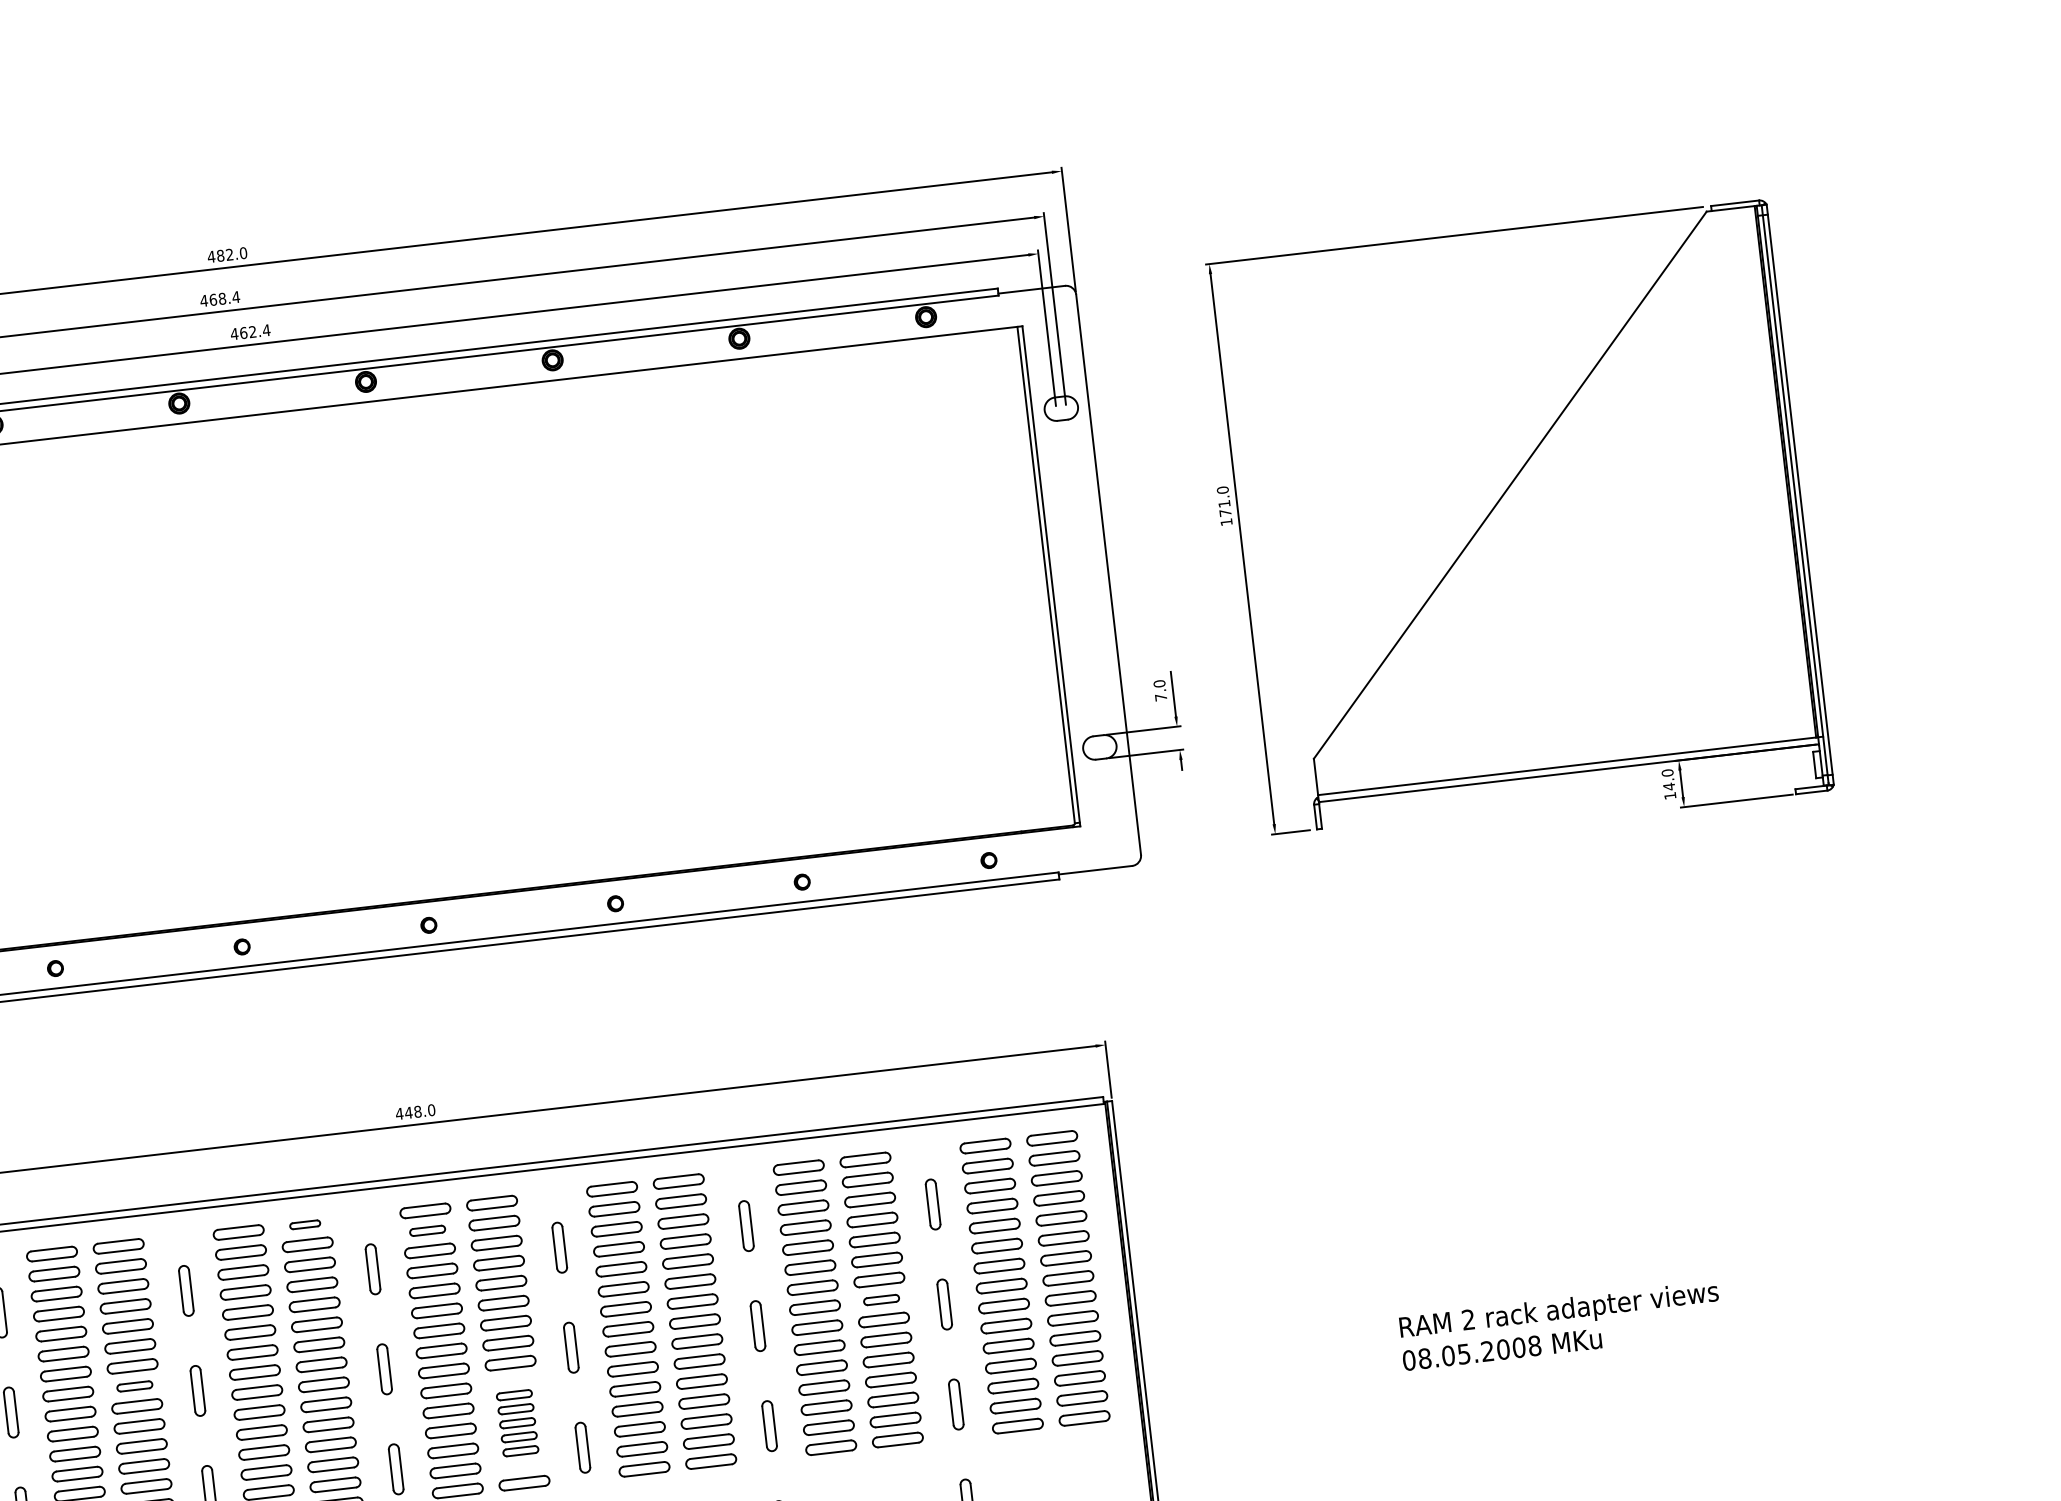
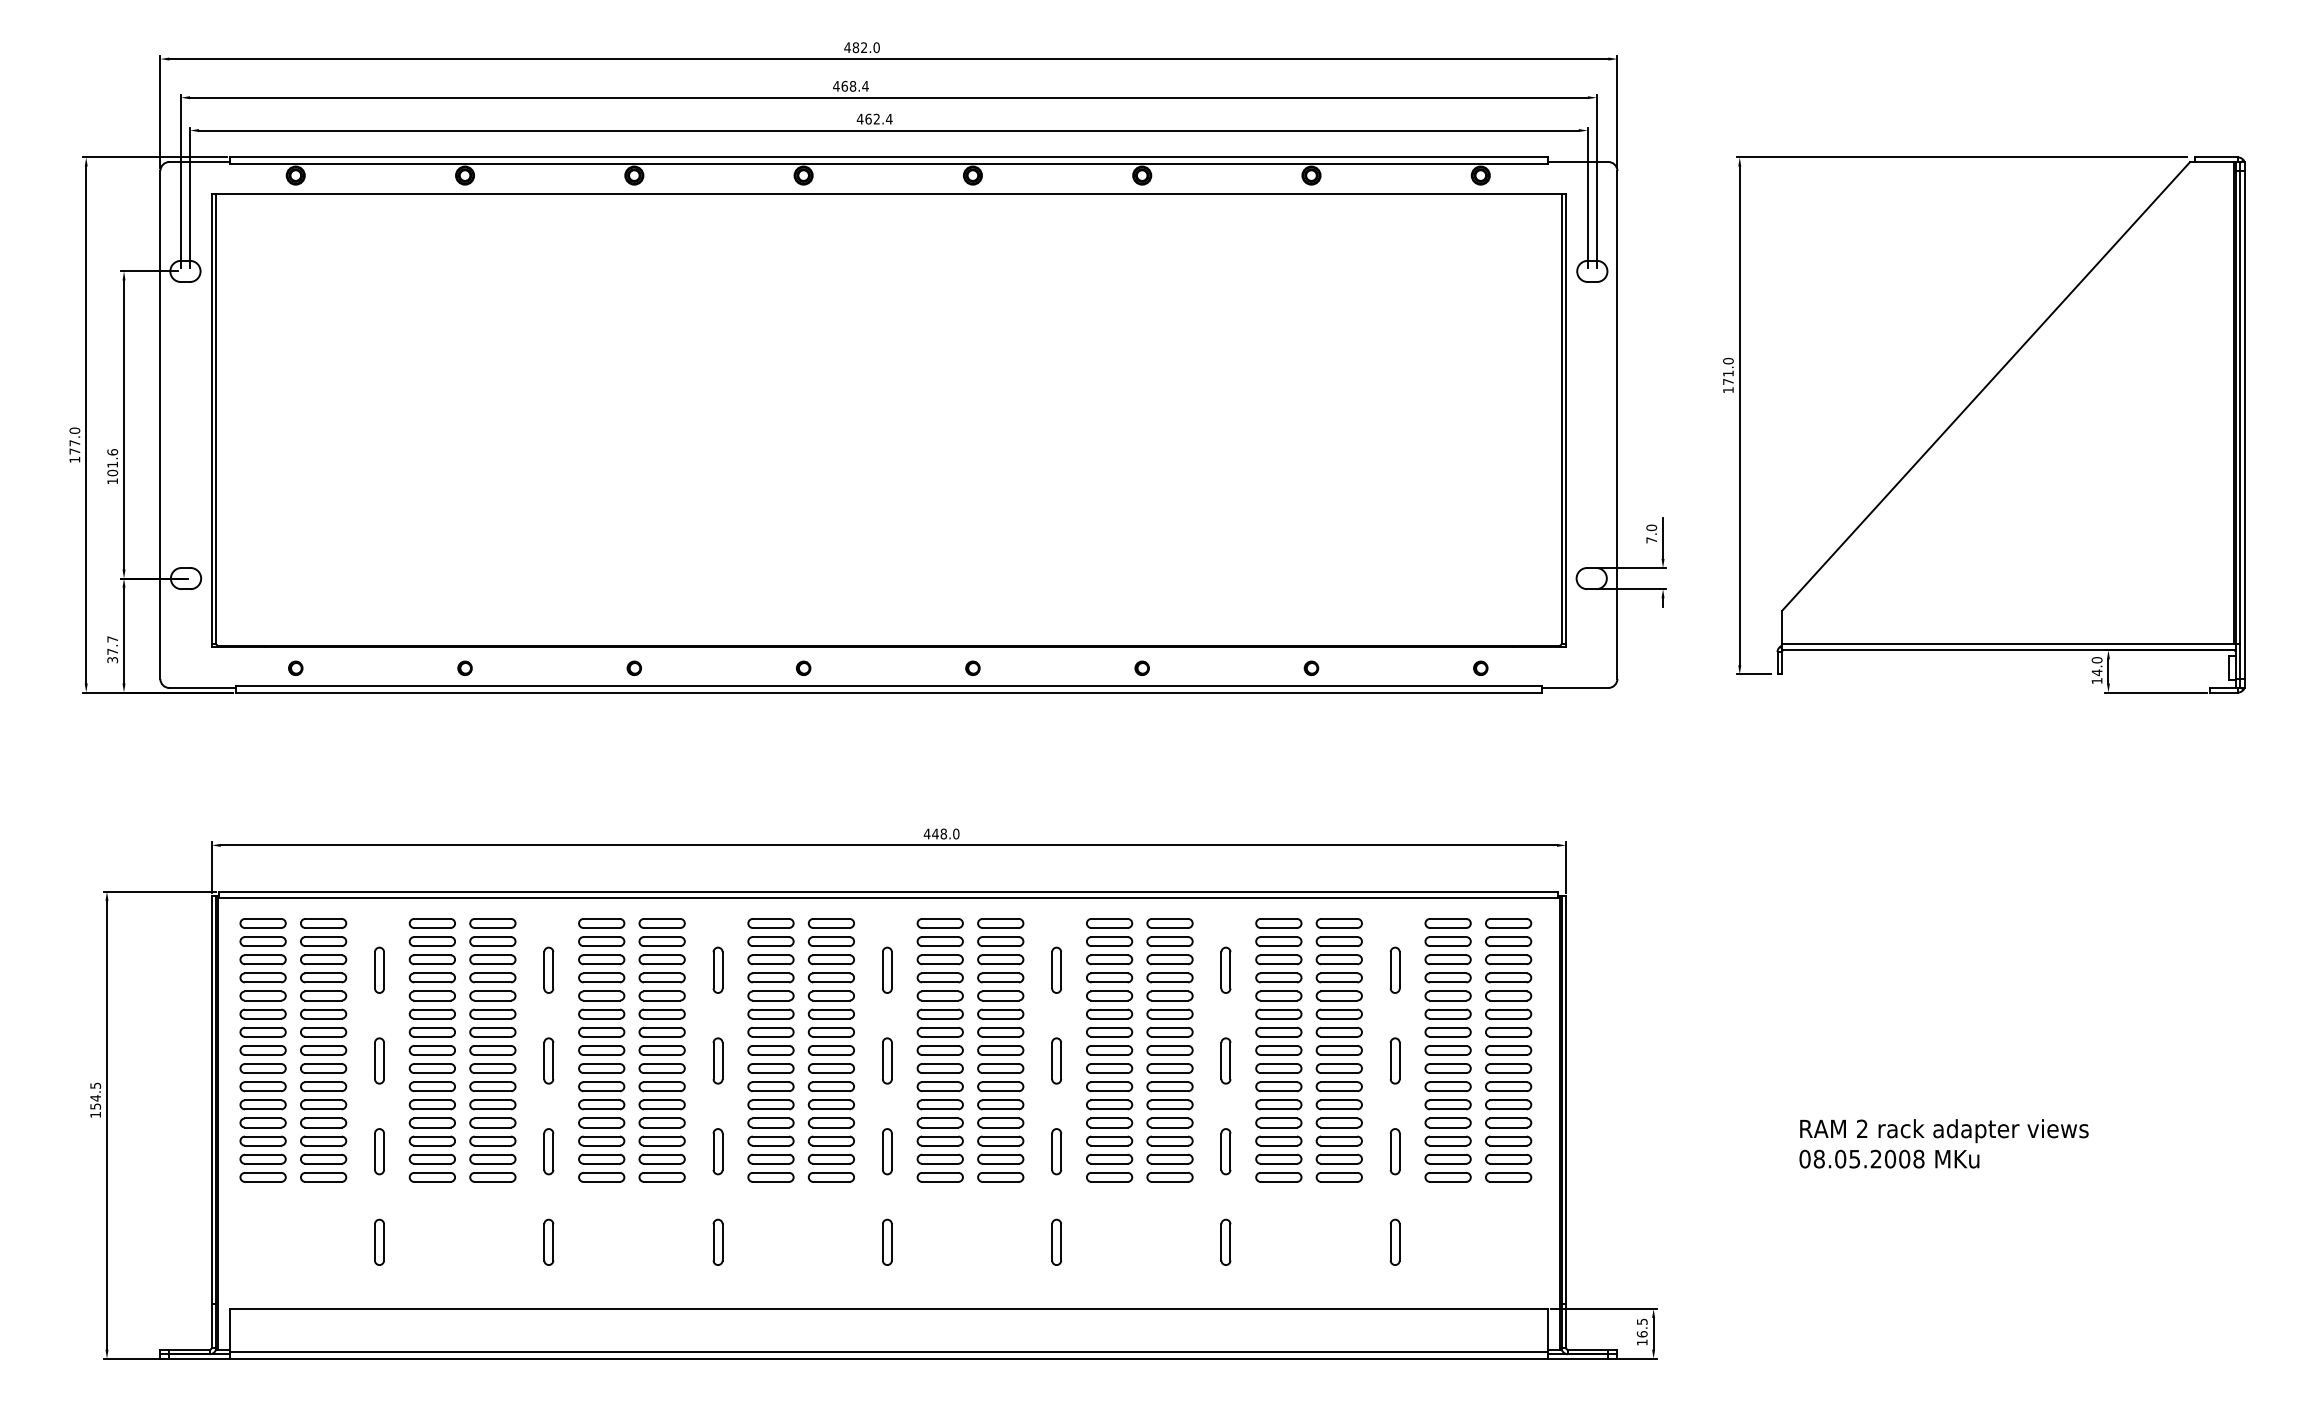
part: (304, 1224) -> (830, 923), size x1.67
part: (426, 1230) -> (939, 941), size x1.43
part: (880, 1300) -> (1338, 1050), size x1.43
part: (134, 1386) -> (661, 1050), size x1.43
part: (517, 1422) -> (1000, 1122), size x1.43

